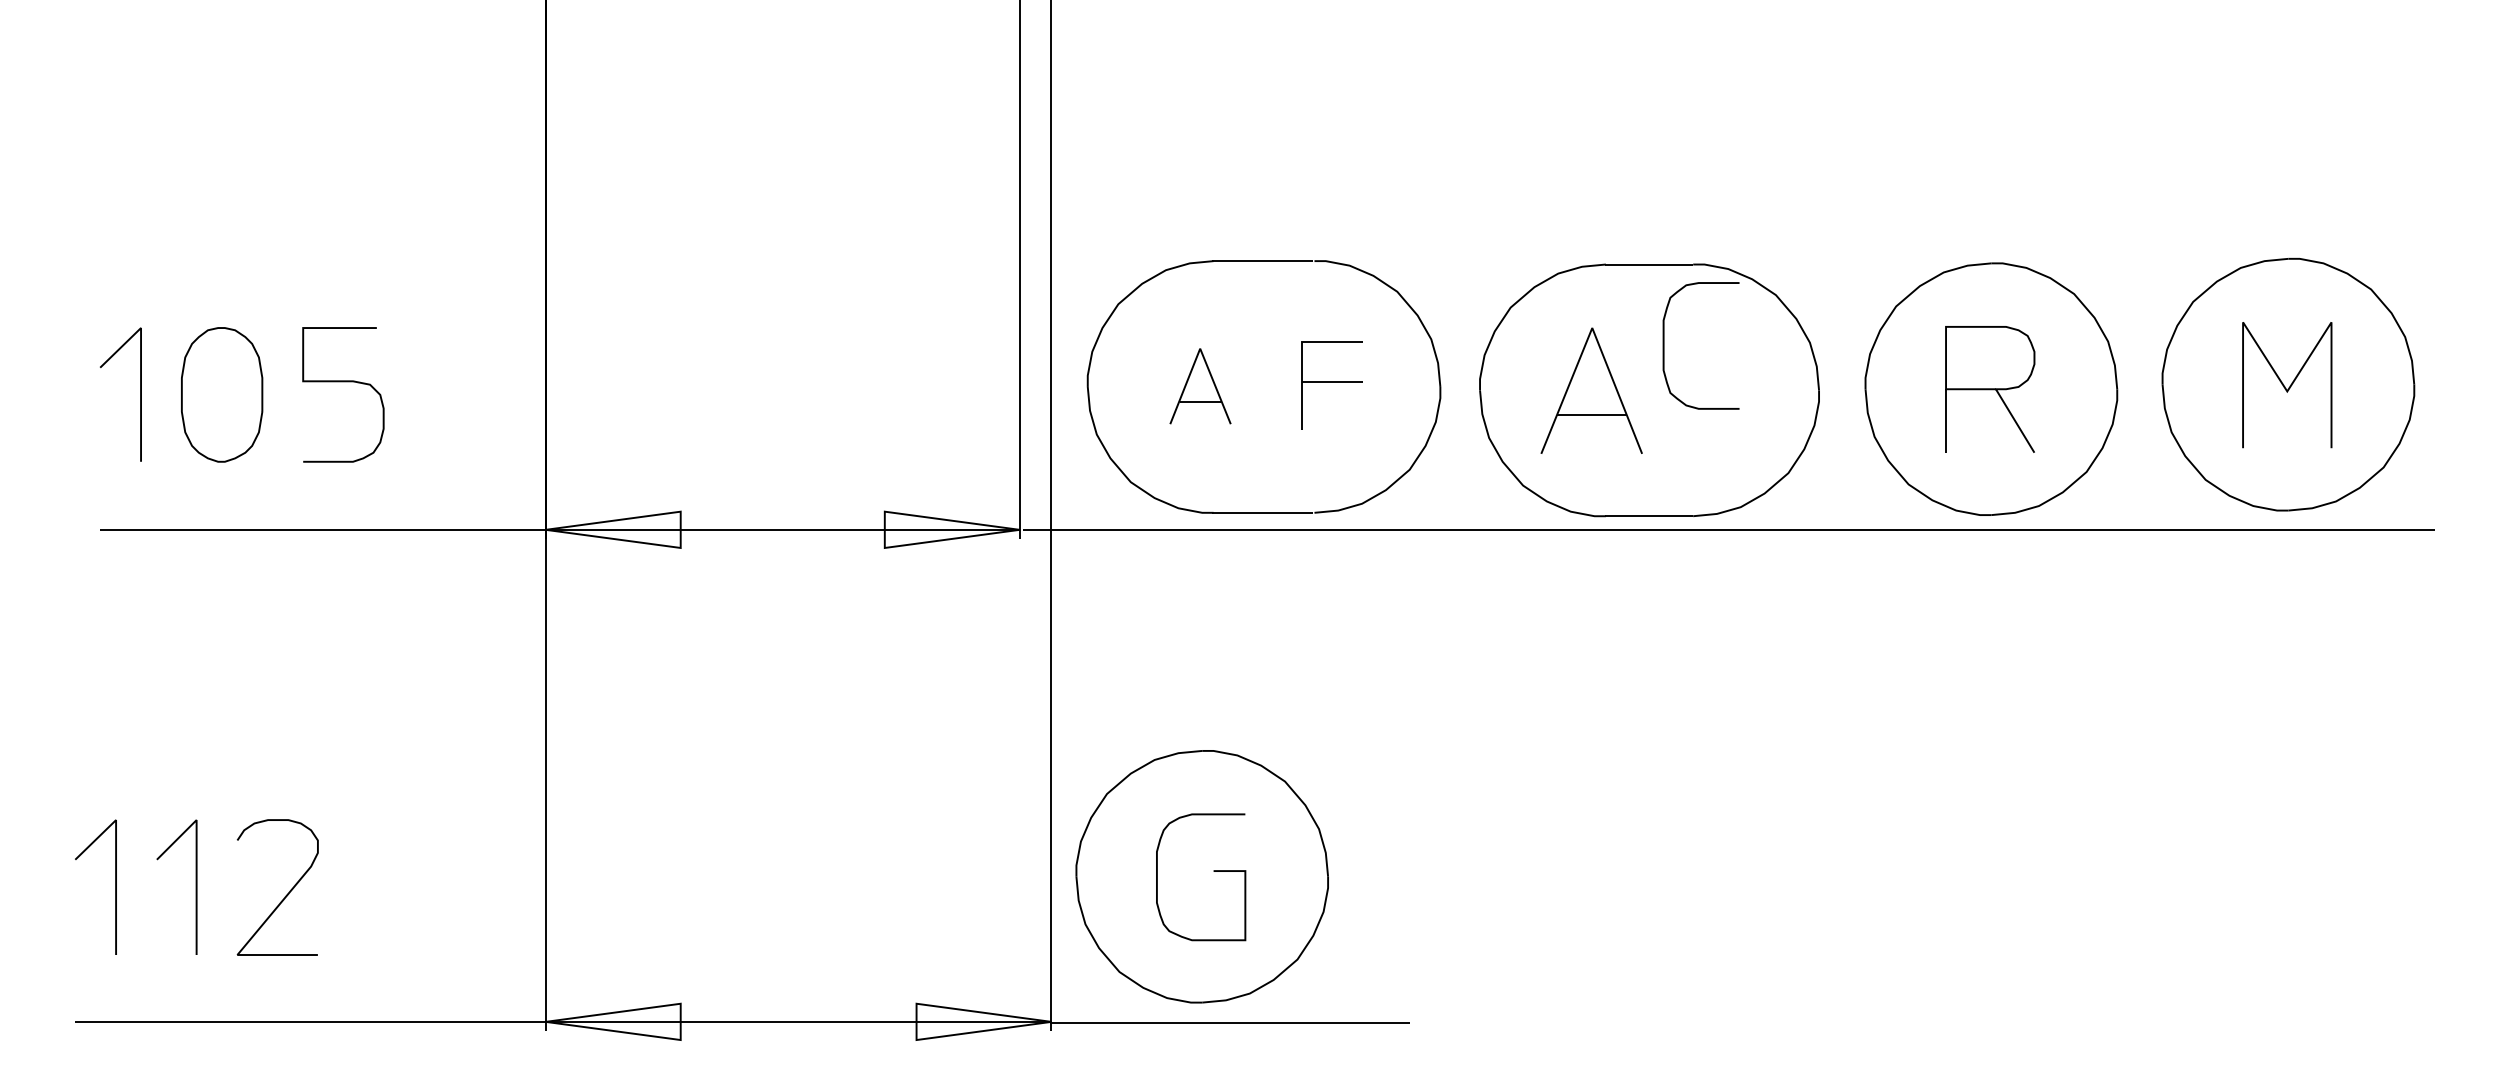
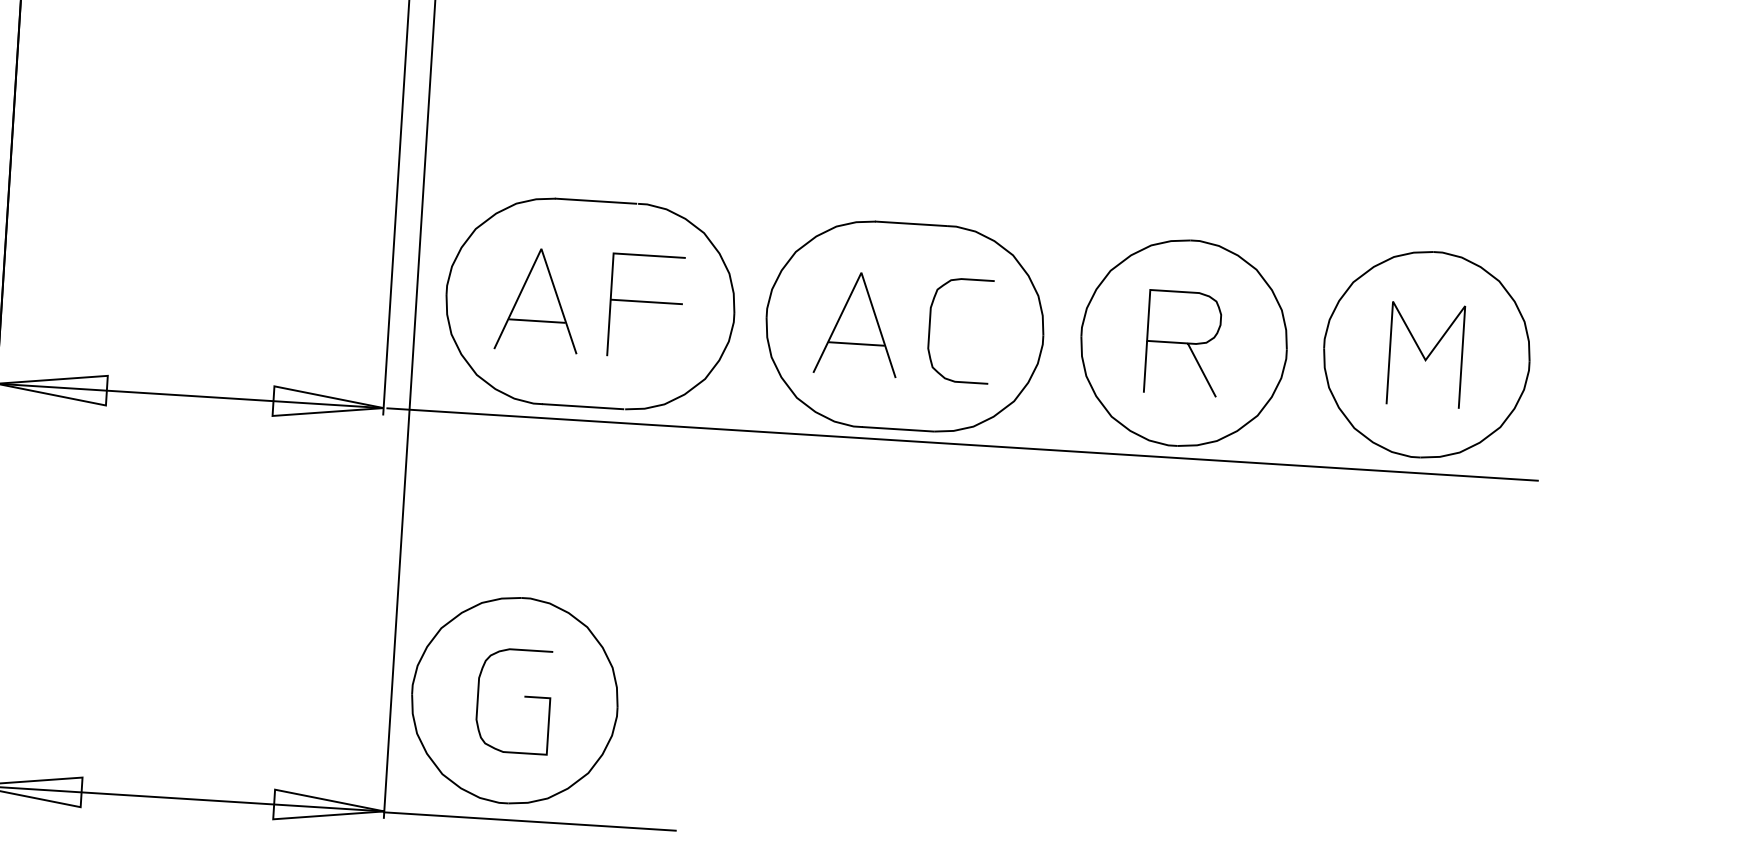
curve: (1664, 345) -> (930, 328), moved
part: (1331, 385) -> (645, 306), size x1.43
part: (1200, 386) -> (538, 300), size x1.67

